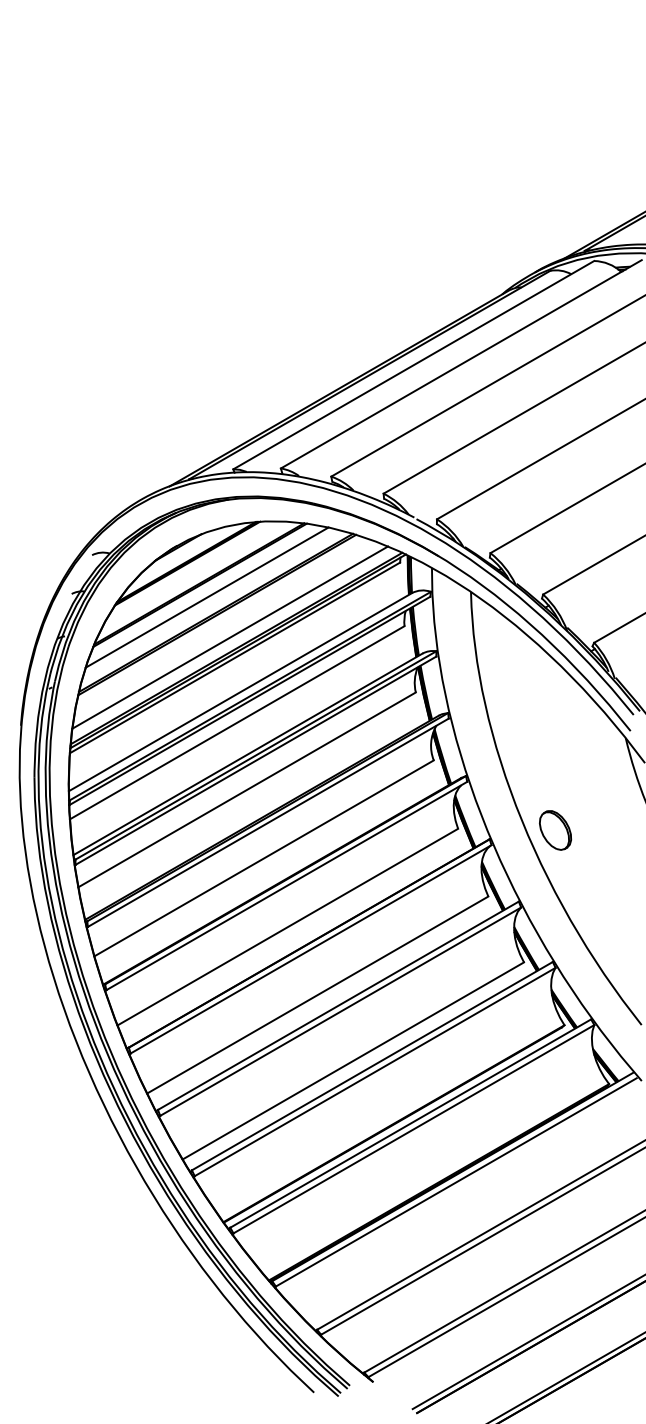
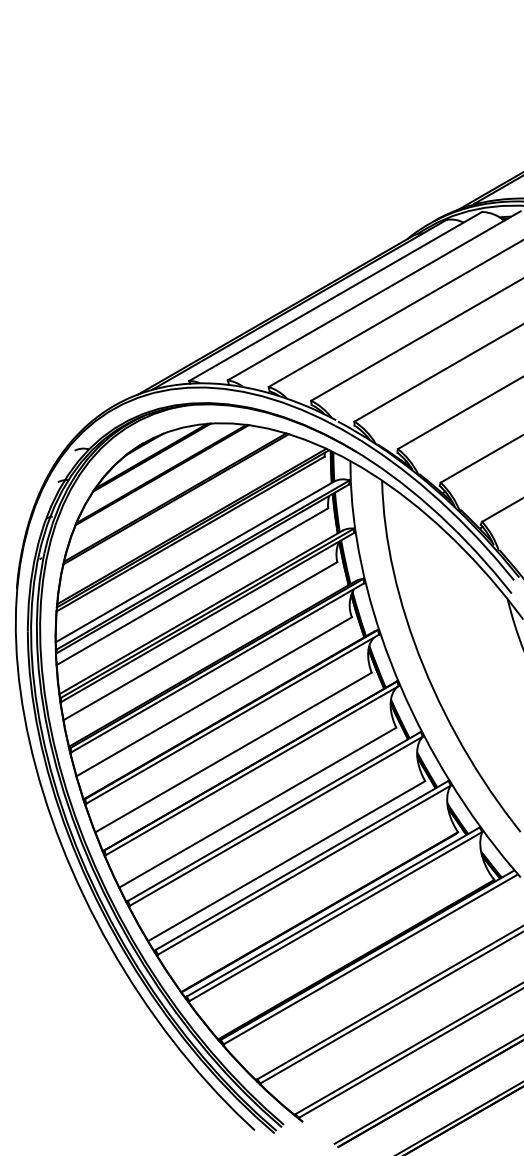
line: (206, 598) -> (167, 485), removed
line: (229, 637) -> (186, 517), removed
part: (555, 829) -> (450, 673), removed

